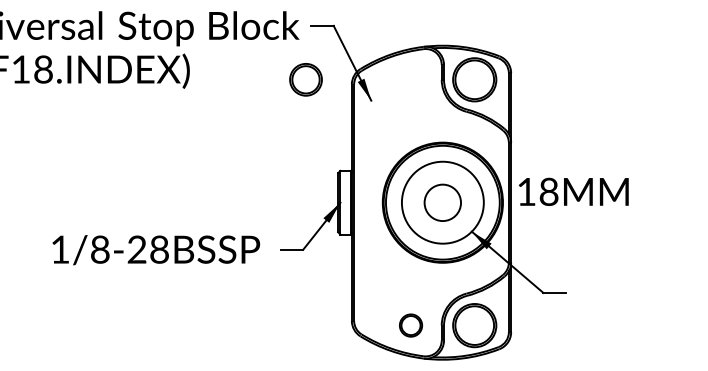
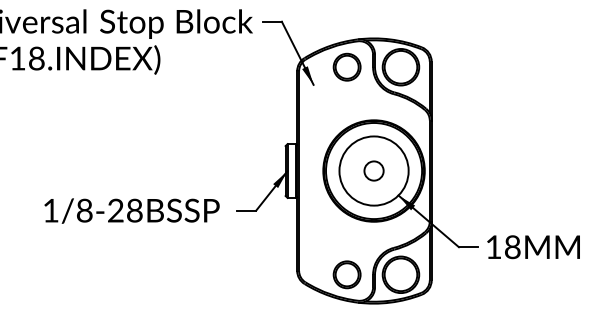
part: (305, 79) -> (346, 66), moved
text: (573, 191) -> (533, 246), moved
circle: (442, 202) -> (373, 170), size x0.62
part: (410, 325) -> (346, 274), size x1.43

